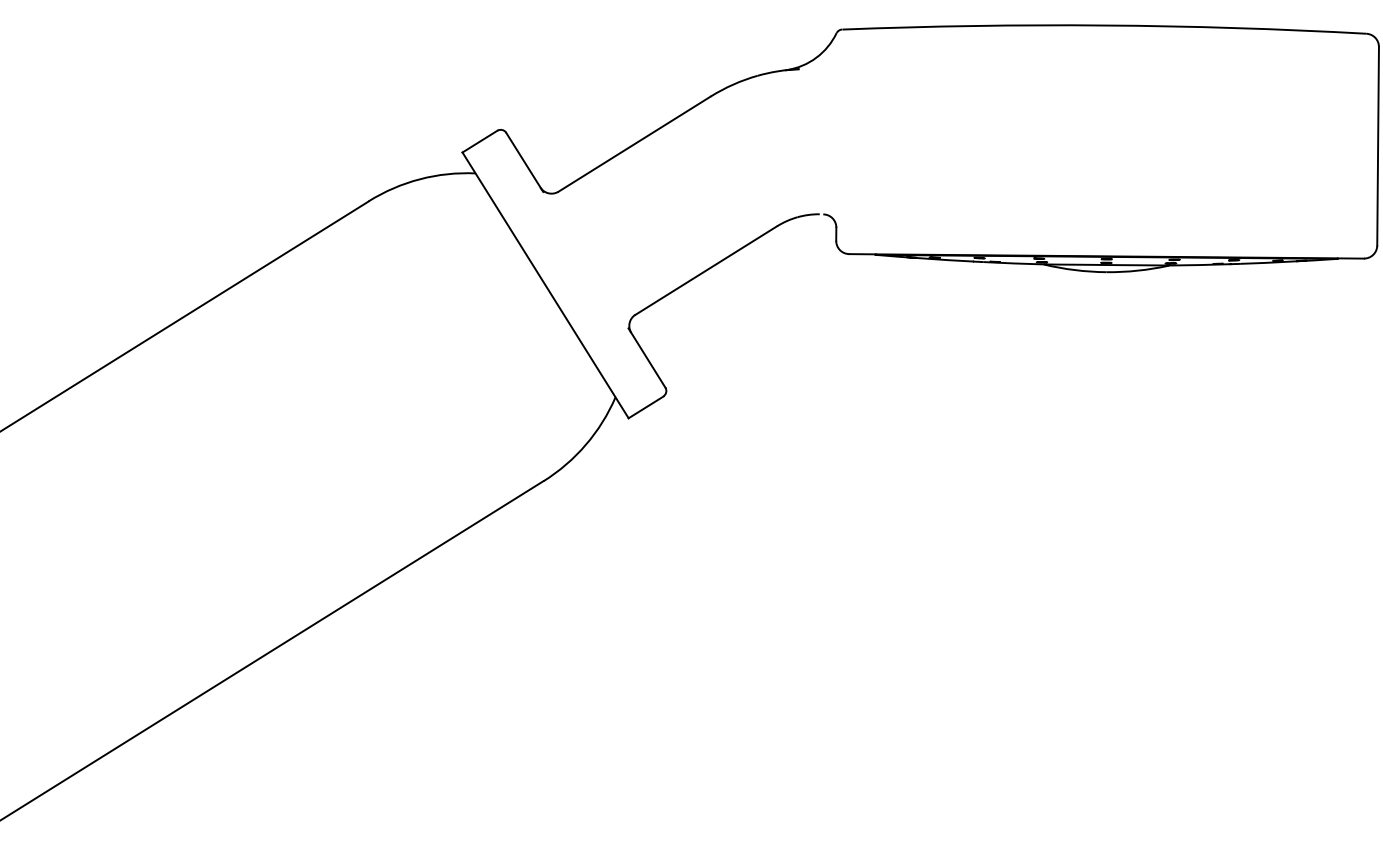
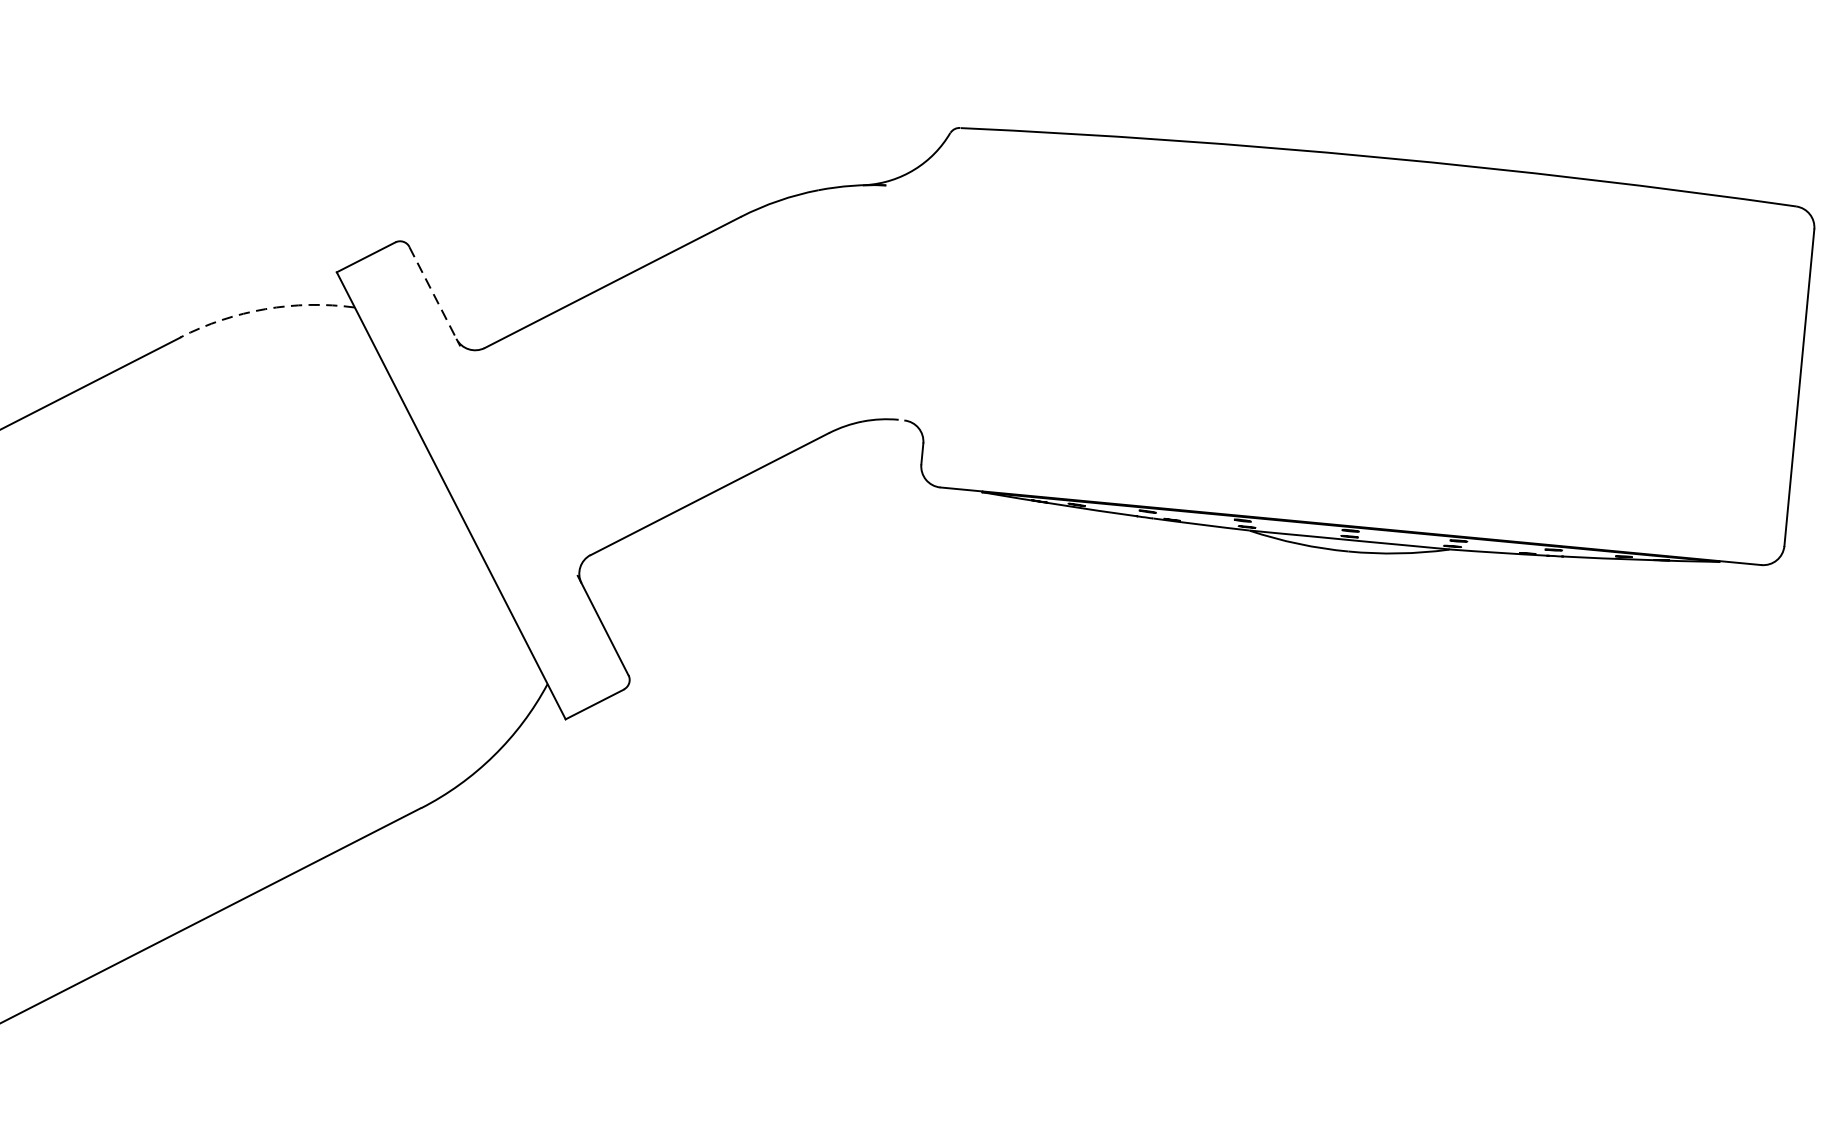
line: (524, 162) -> (434, 296), solid -> dashed
arc: (419, 179) -> (264, 309), solid -> dashed

